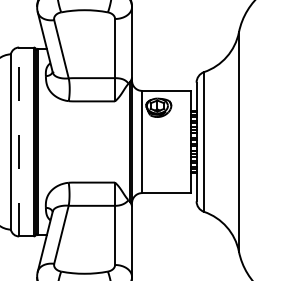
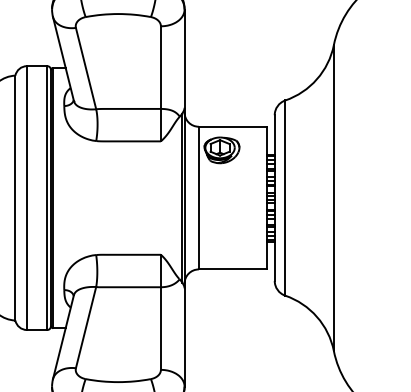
line: (19, 141) -> (27, 197), dashed -> solid

